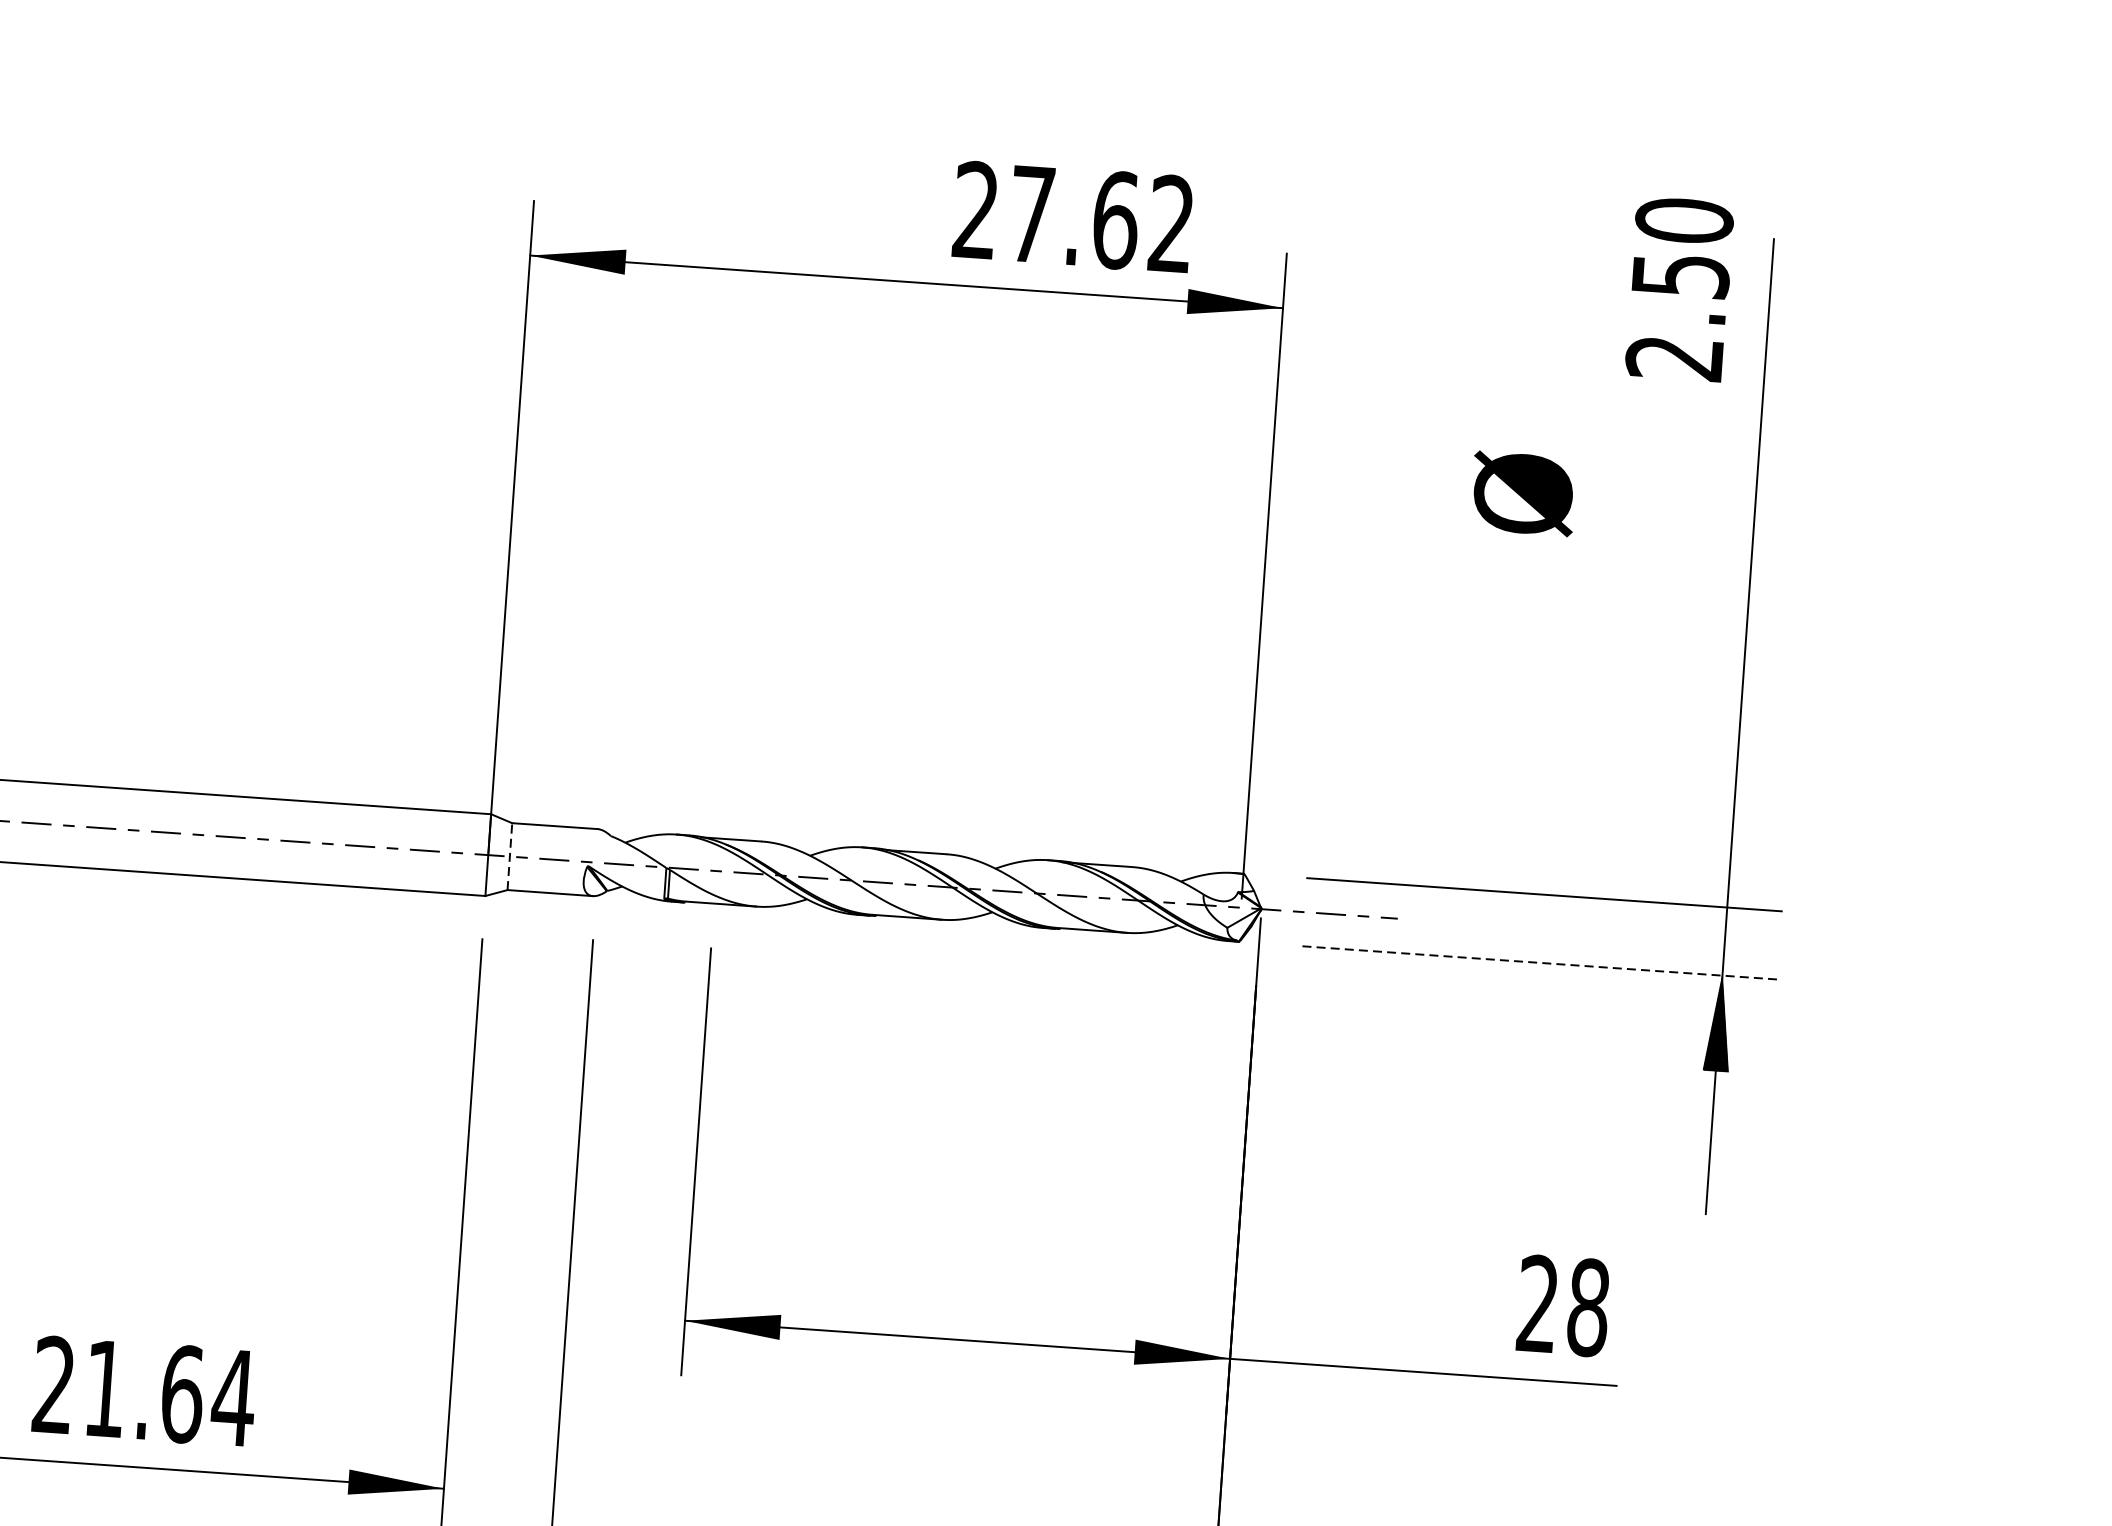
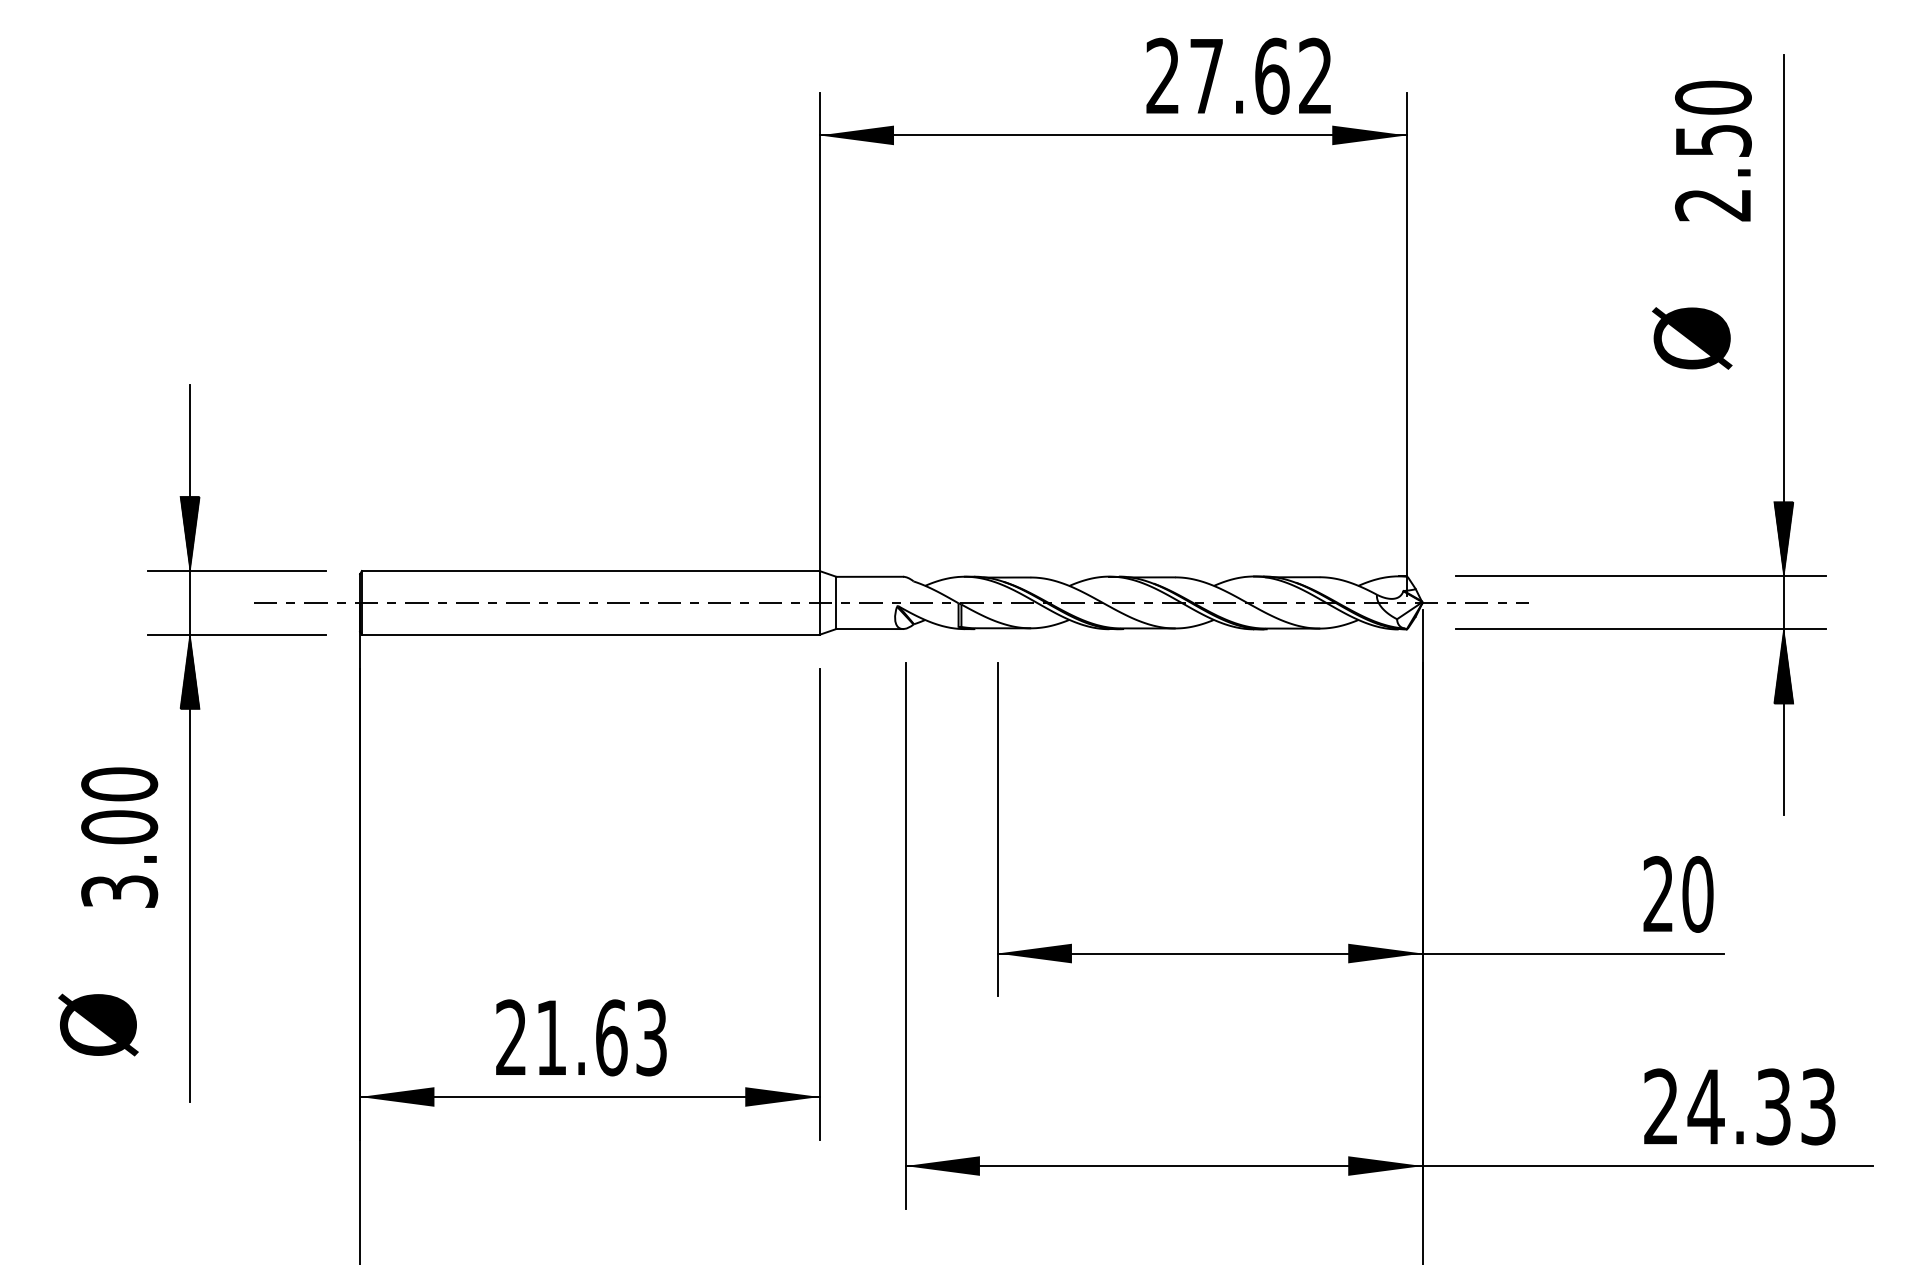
text: (1679, 288) -> (1713, 150), moved
text: (1523, 493) -> (1692, 338), moved
line: (509, 856) -> (836, 602), dashed -> solid
hatch: (1730, 858) -> (1783, 538), added
line: (1539, 962) -> (1641, 629), dashed -> solid
text: (1587, 1307) -> (1697, 894), 28 -> 20
text: (233, 1397) -> (651, 1037), 21.64 -> 21.63

